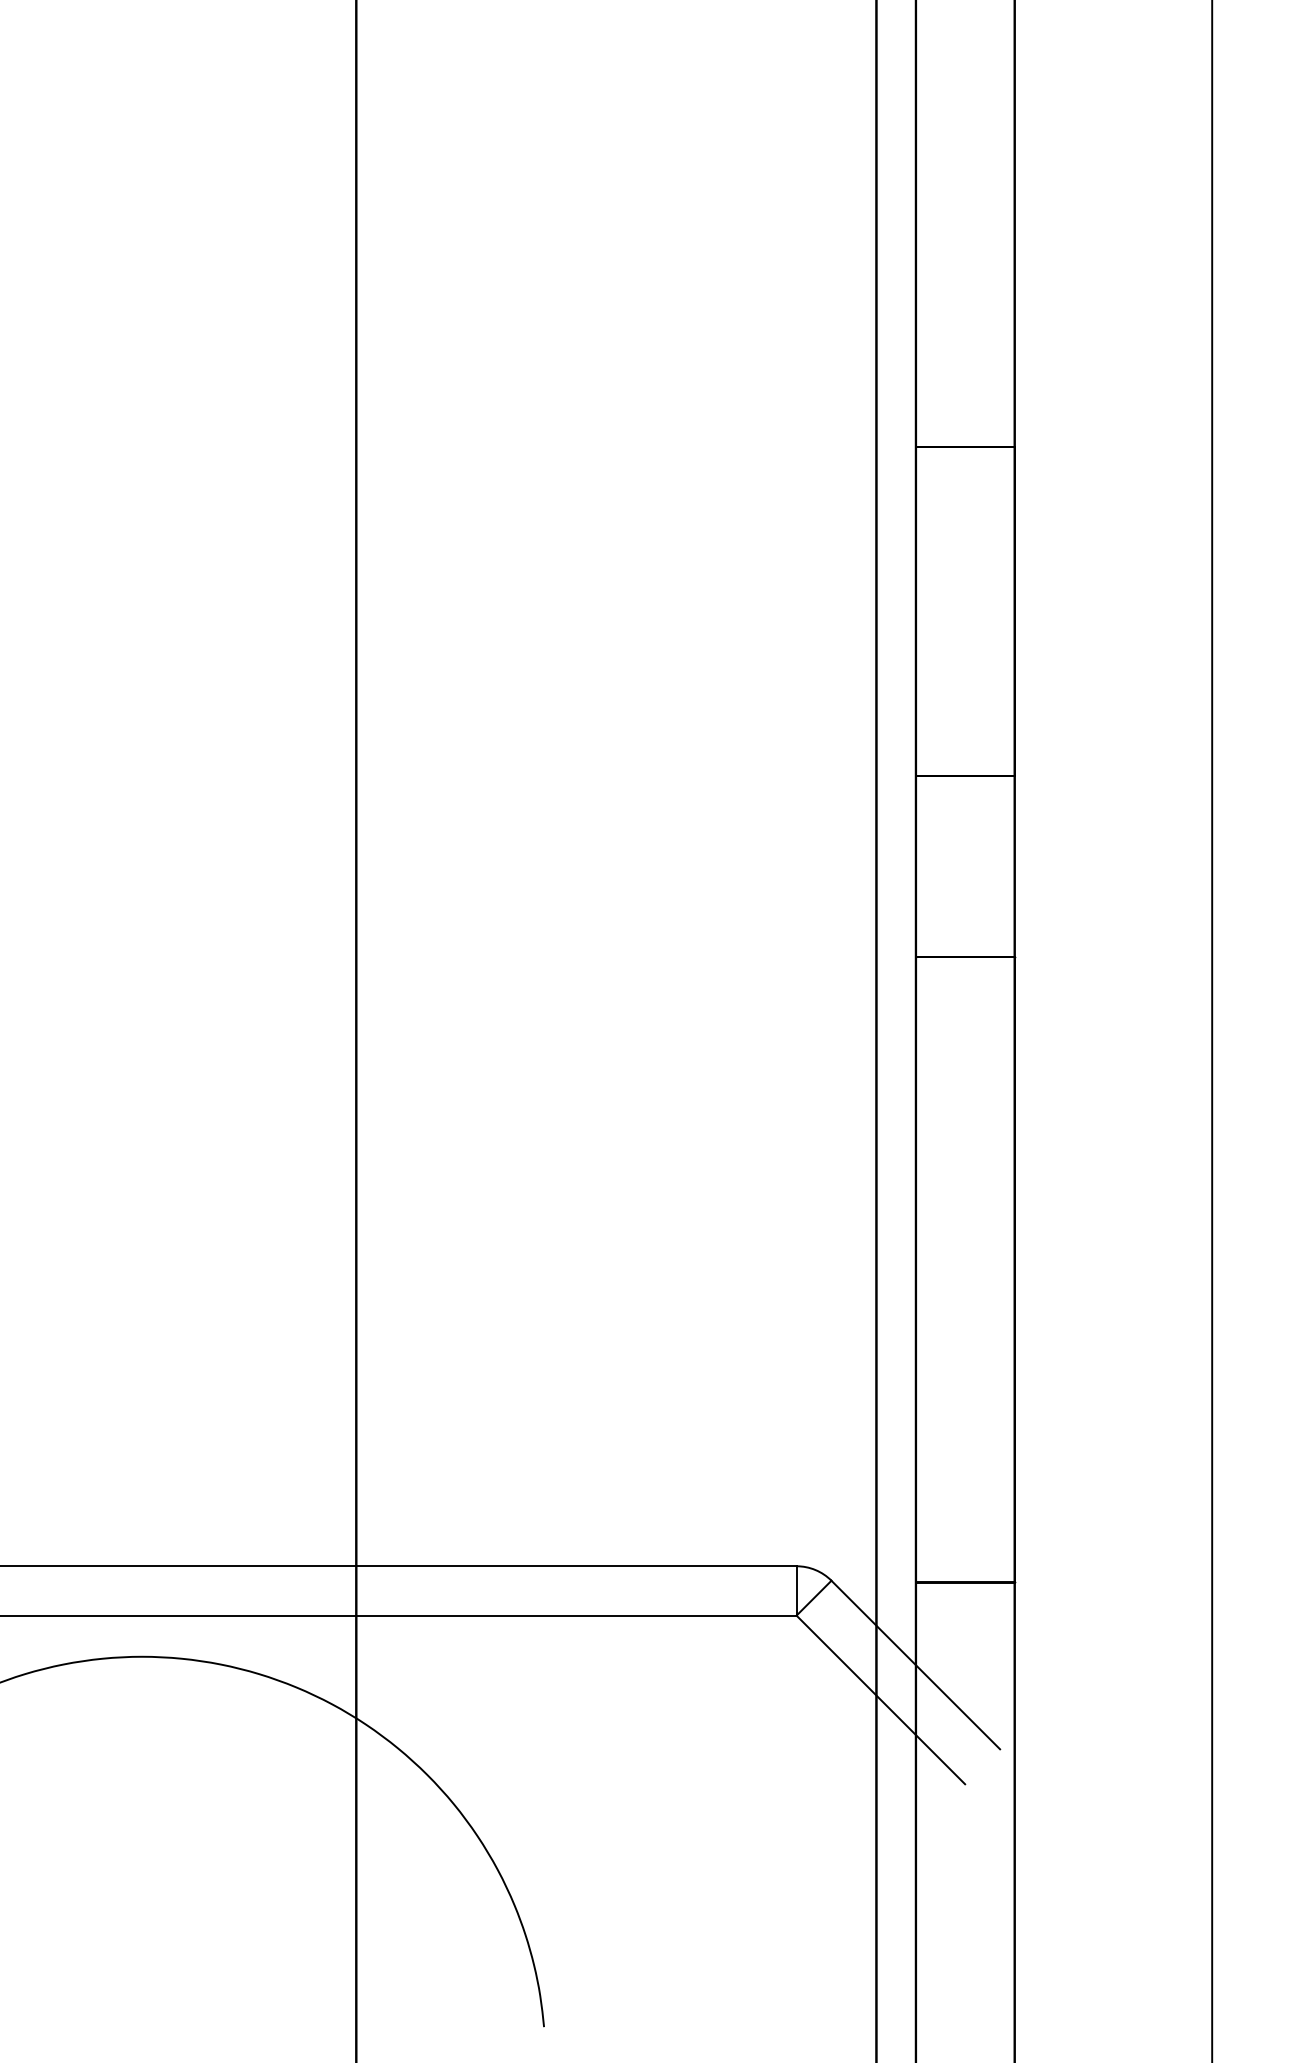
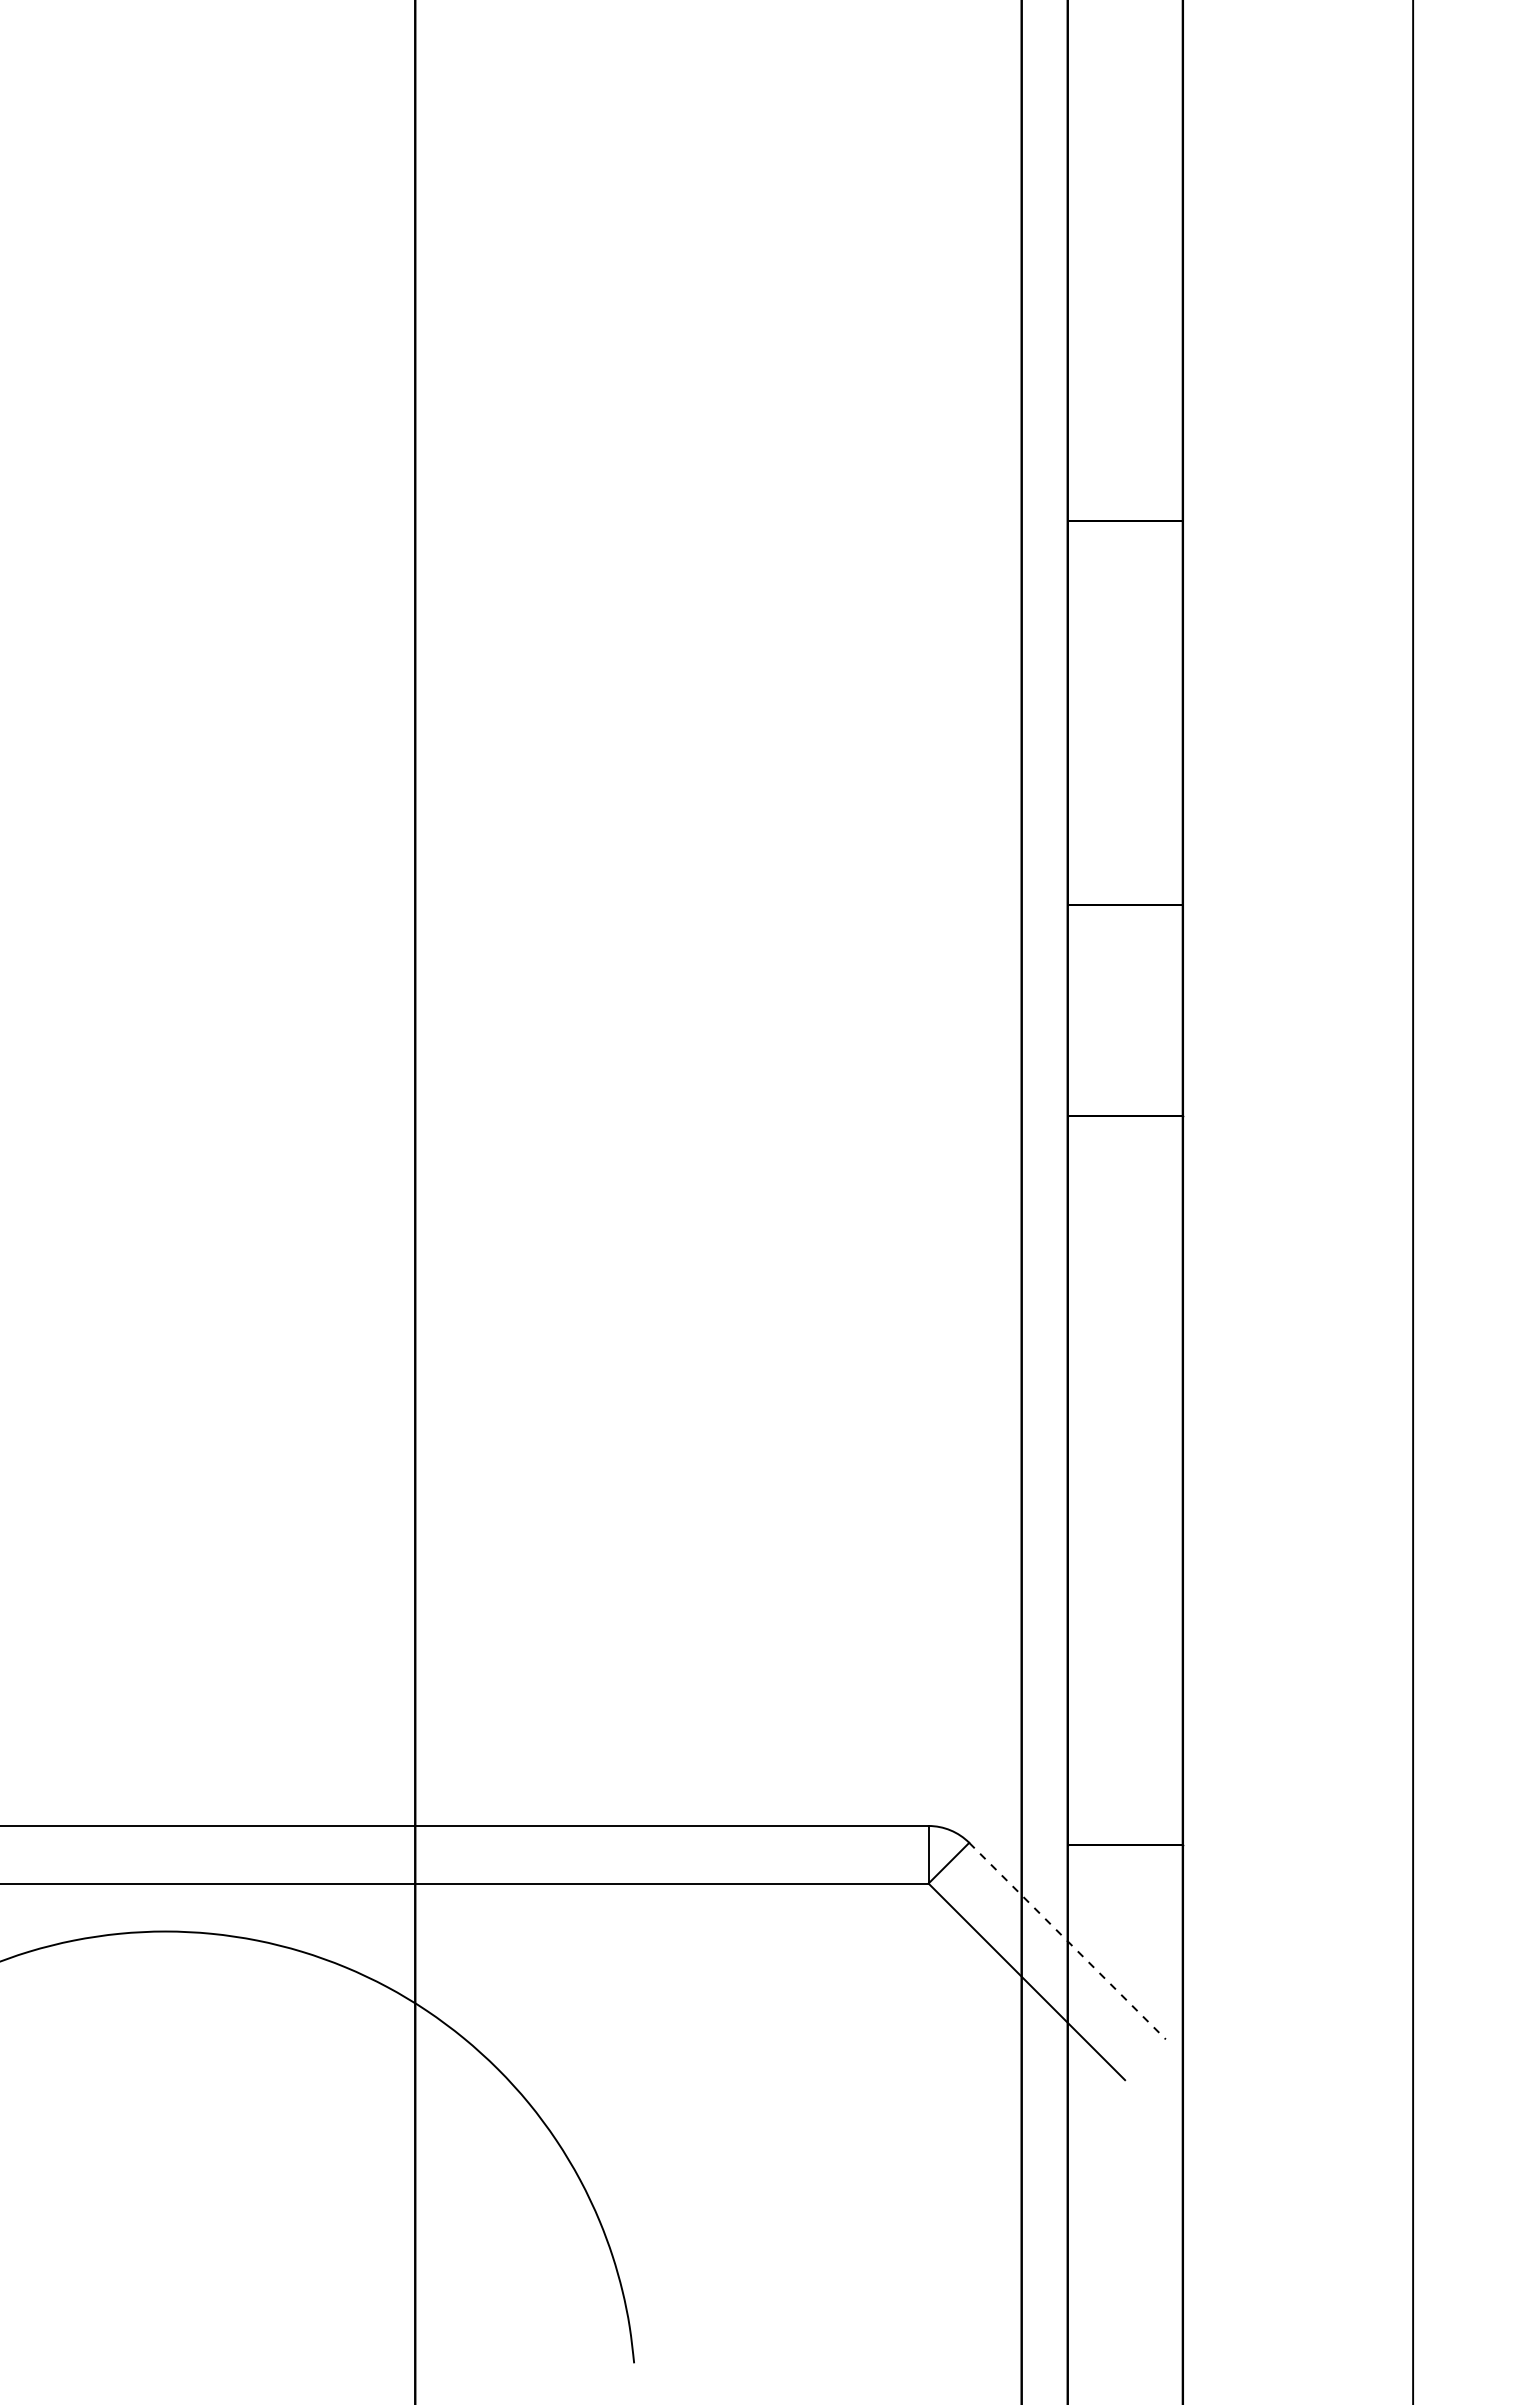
line: (915, 1665) -> (1067, 1941), solid -> dashed

